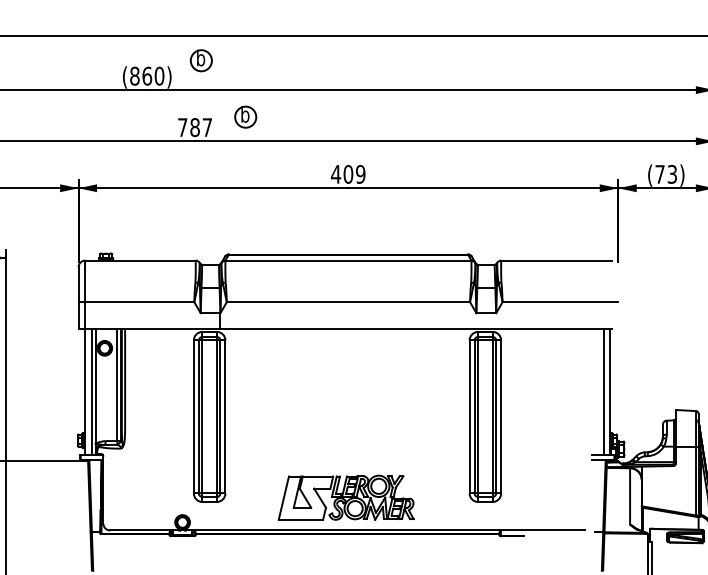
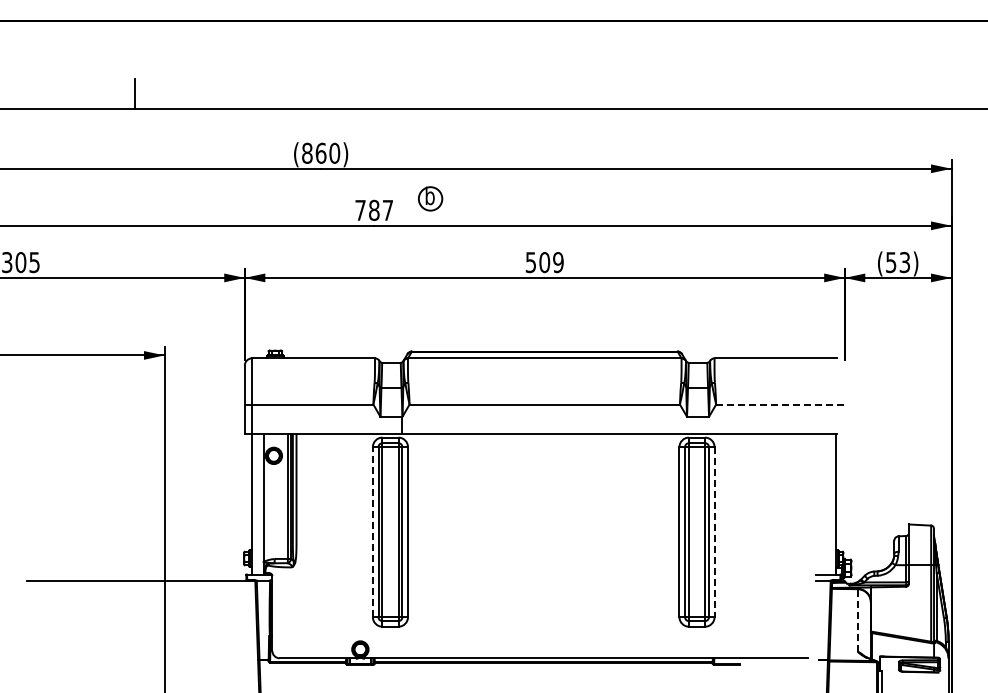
part: (200, 60) -> (380, 135), removed
text: (335, 174) -> (530, 262), 409 -> 509
text: (660, 174) -> (891, 262), (73) -> (53)
line: (560, 302) -> (780, 404), solid -> dashed
line: (91, 391) -> (259, 503), removed
line: (603, 391) -> (828, 503), removed
line: (193, 416) -> (372, 531), solid -> dashed
line: (501, 417) -> (714, 532), solid -> dashed
line: (629, 496) -> (857, 620), solid -> dashed
part: (346, 497) -> (542, 621), removed

